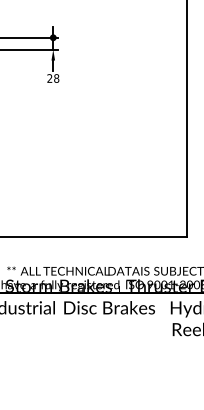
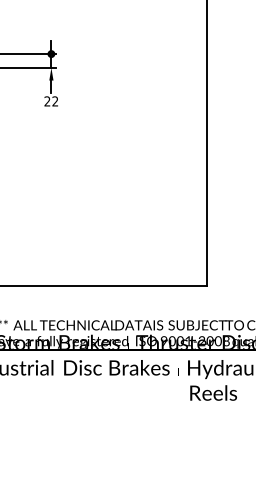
text: (56, 78) -> (55, 101), 28 -> 22

